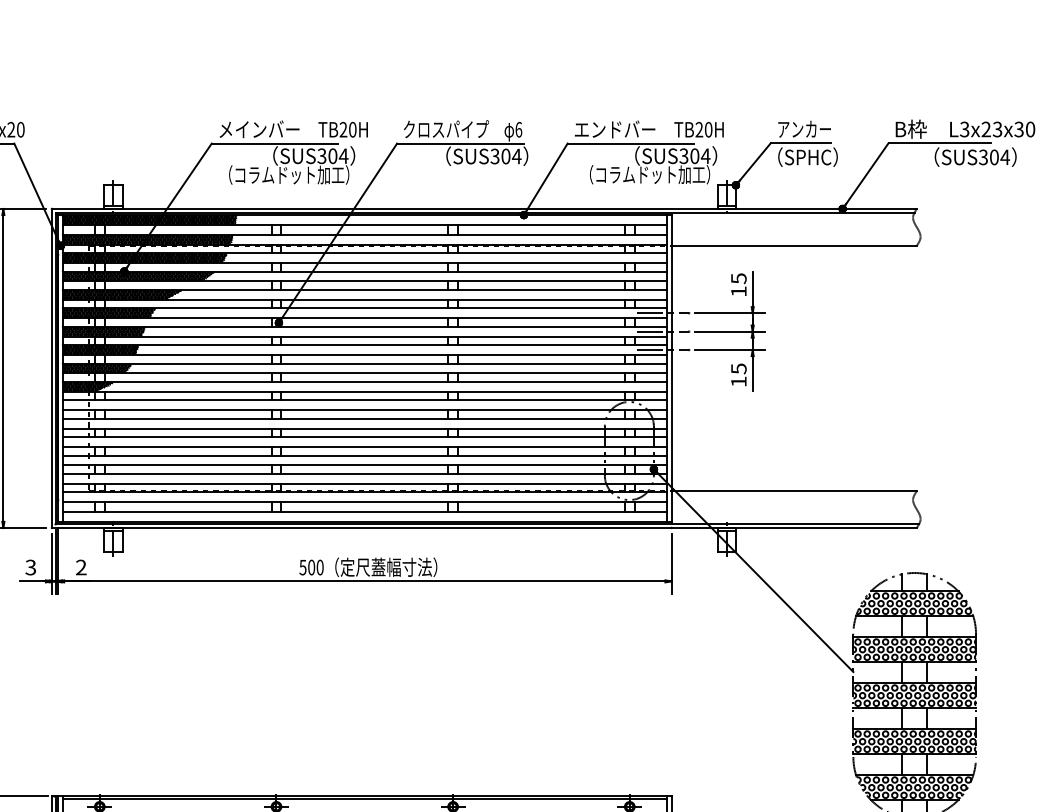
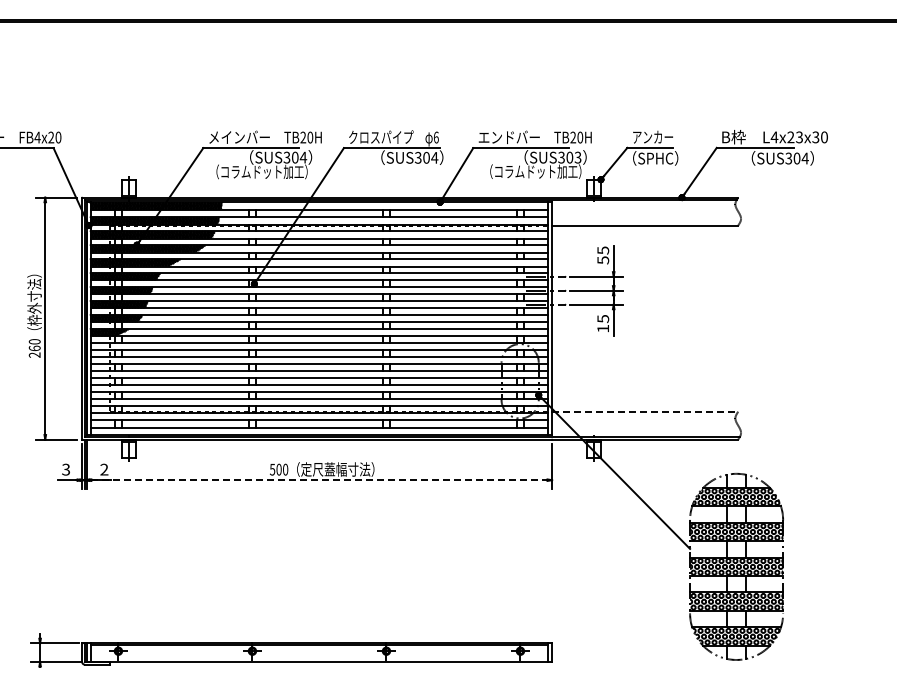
text: (964, 129) -> (774, 137), L3x23x30 -> L4x23x30
text: (704, 156) -> (577, 157), SUS304 -> SUS303
text: (739, 291) -> (603, 260), 15 -> 55
line: (794, 490) -> (645, 411), solid -> dashed
line: (364, 581) -> (319, 480), solid -> dashed

